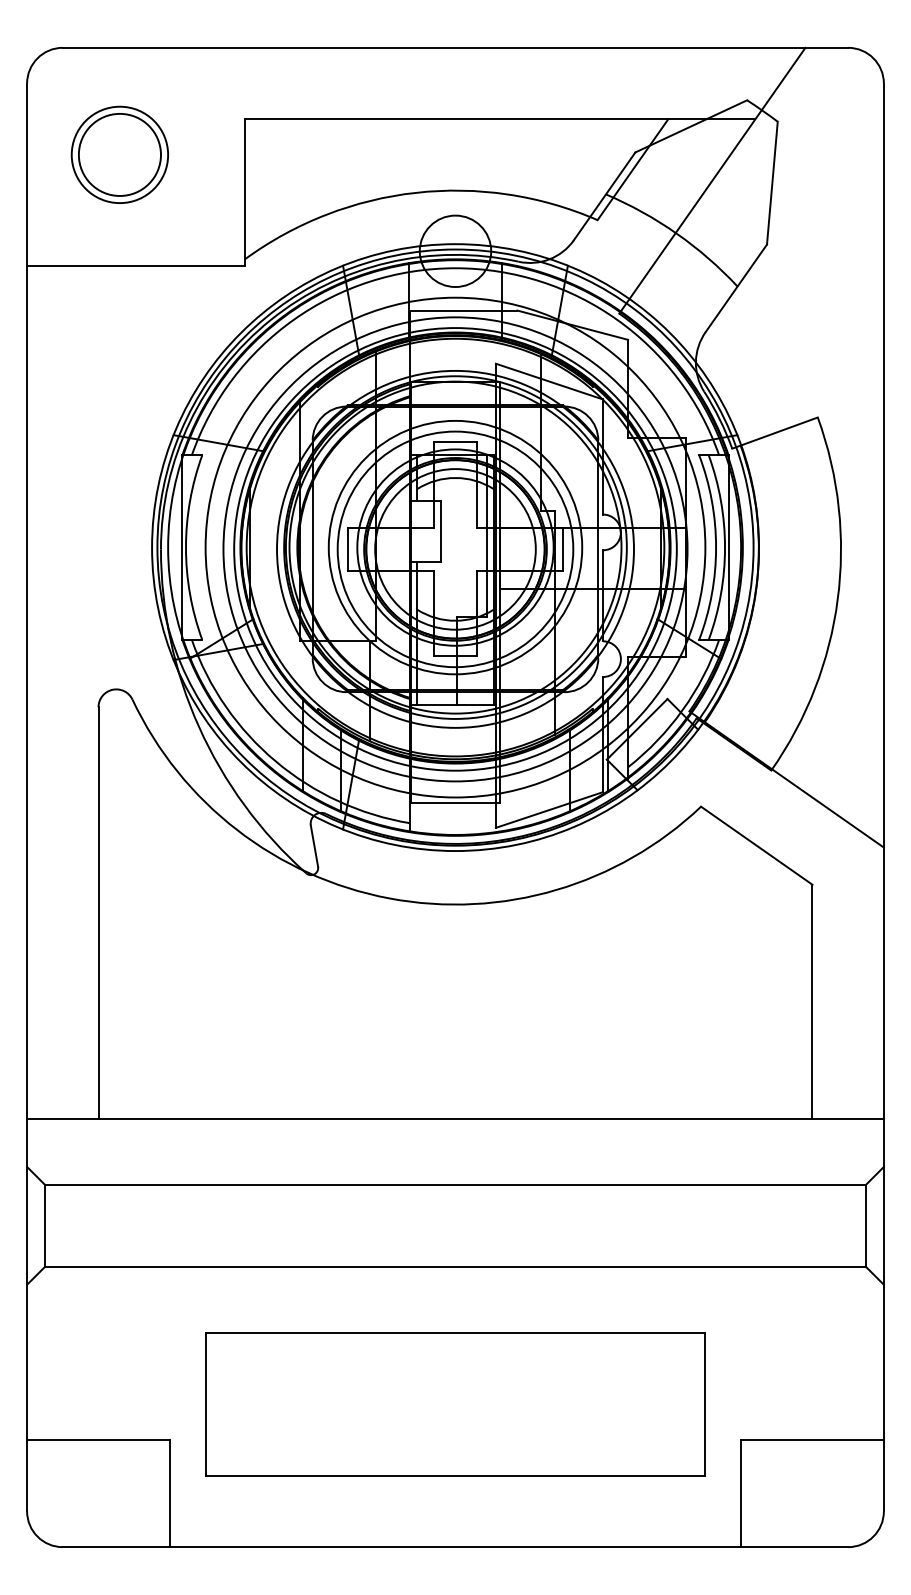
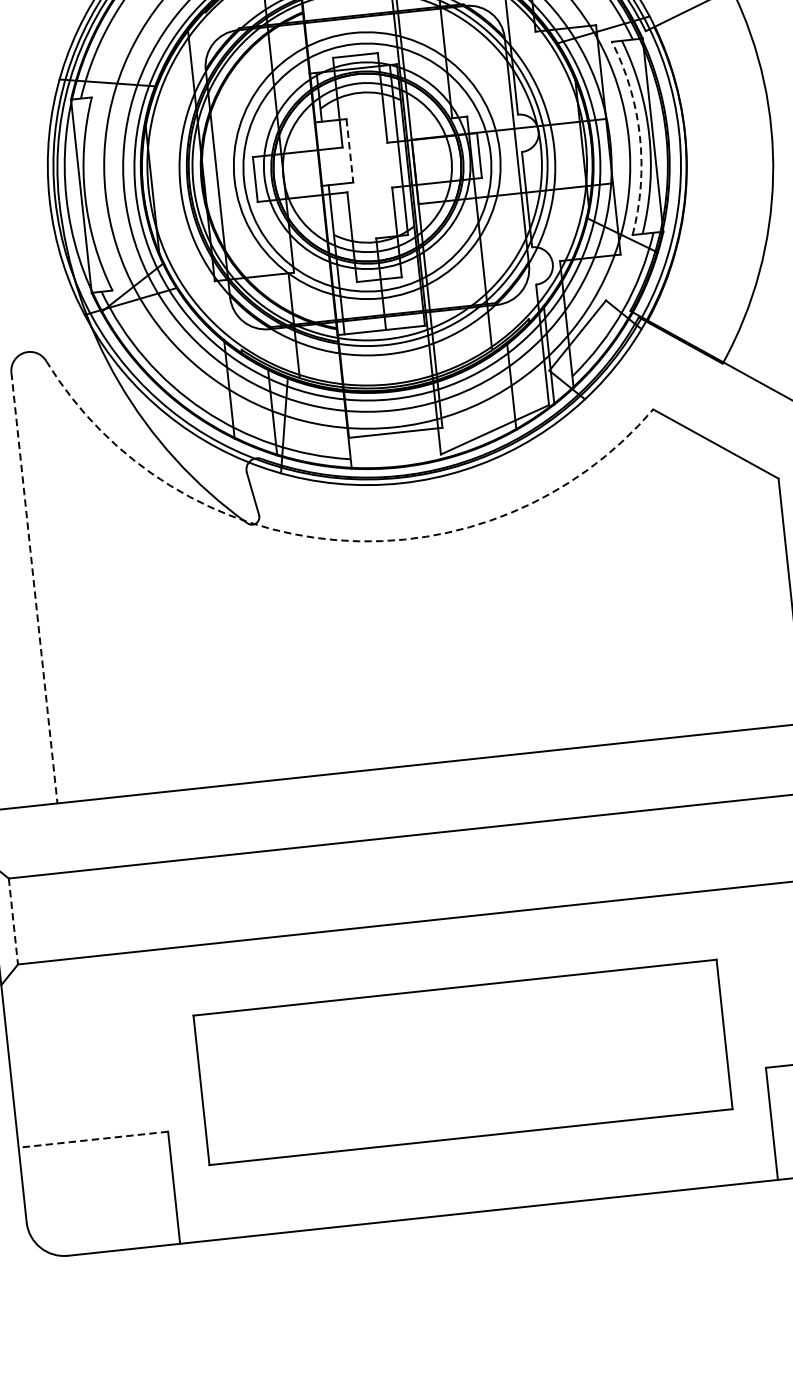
line: (440, 532) -> (349, 151), solid -> dashed
arc: (716, 547) -> (640, 136), solid -> dashed
arc: (389, 898) -> (337, 540), solid -> dashed
line: (98, 913) -> (34, 588), solid -> dashed
line: (44, 1226) -> (12, 922), solid -> dashed
line: (98, 1440) -> (93, 1140), solid -> dashed

